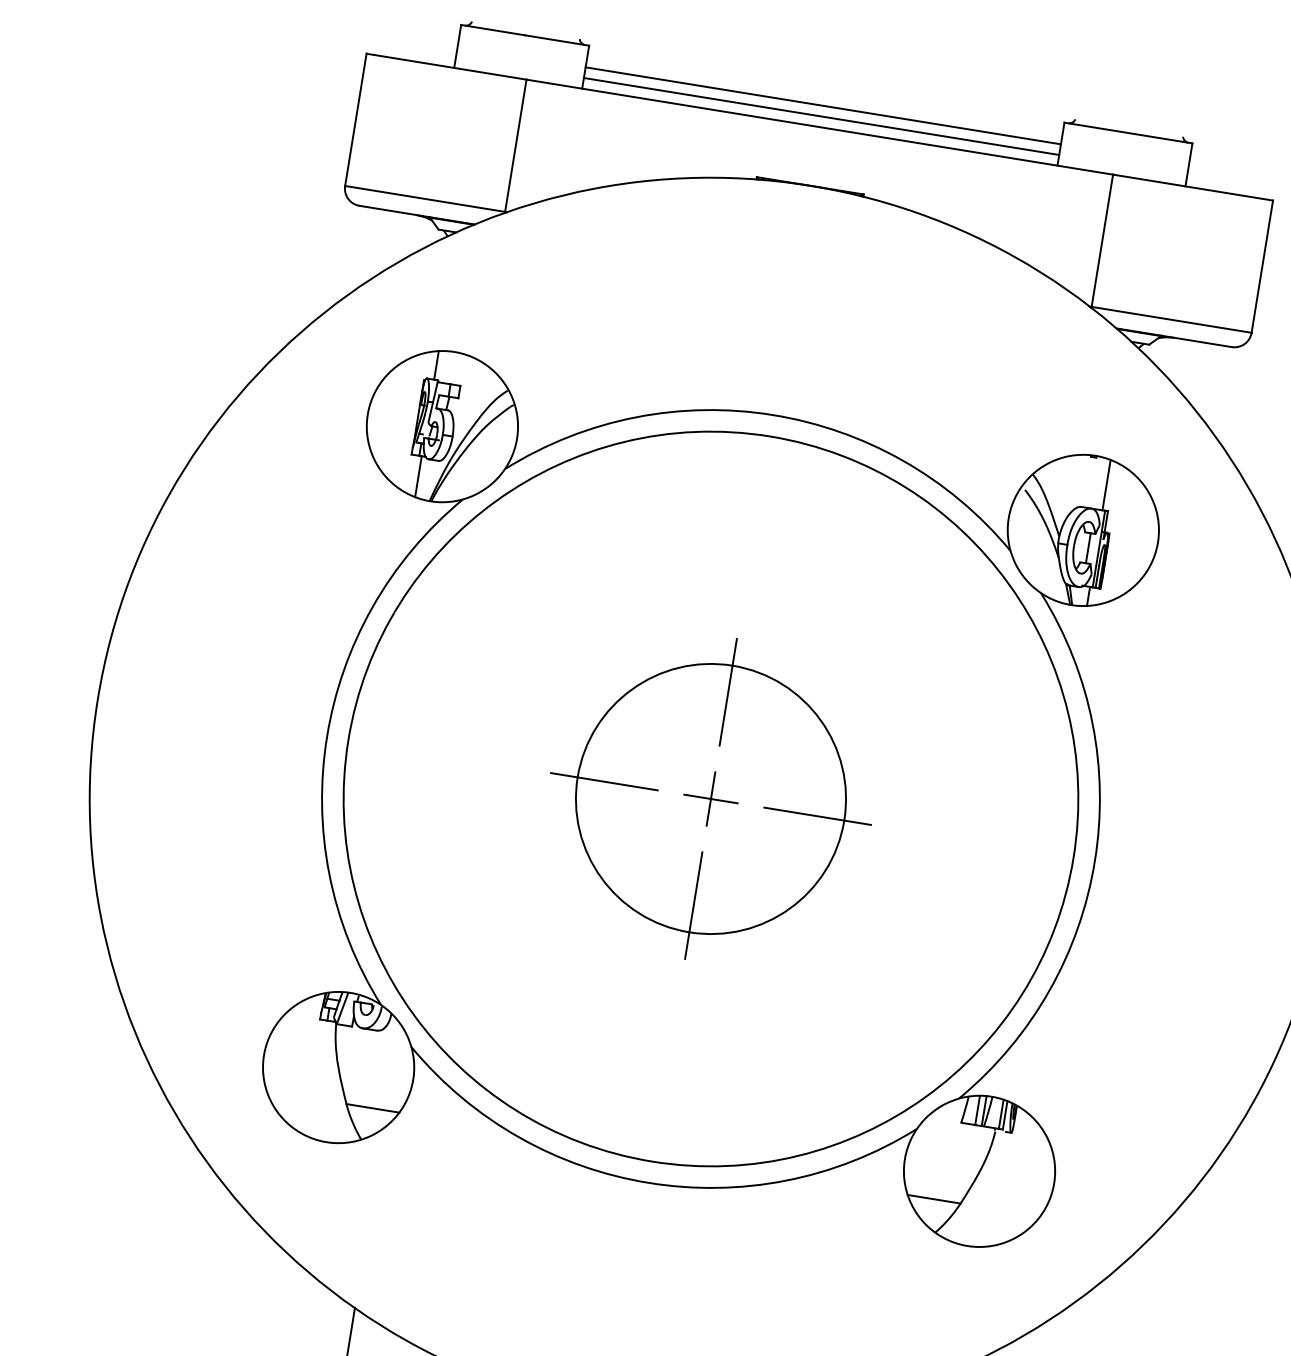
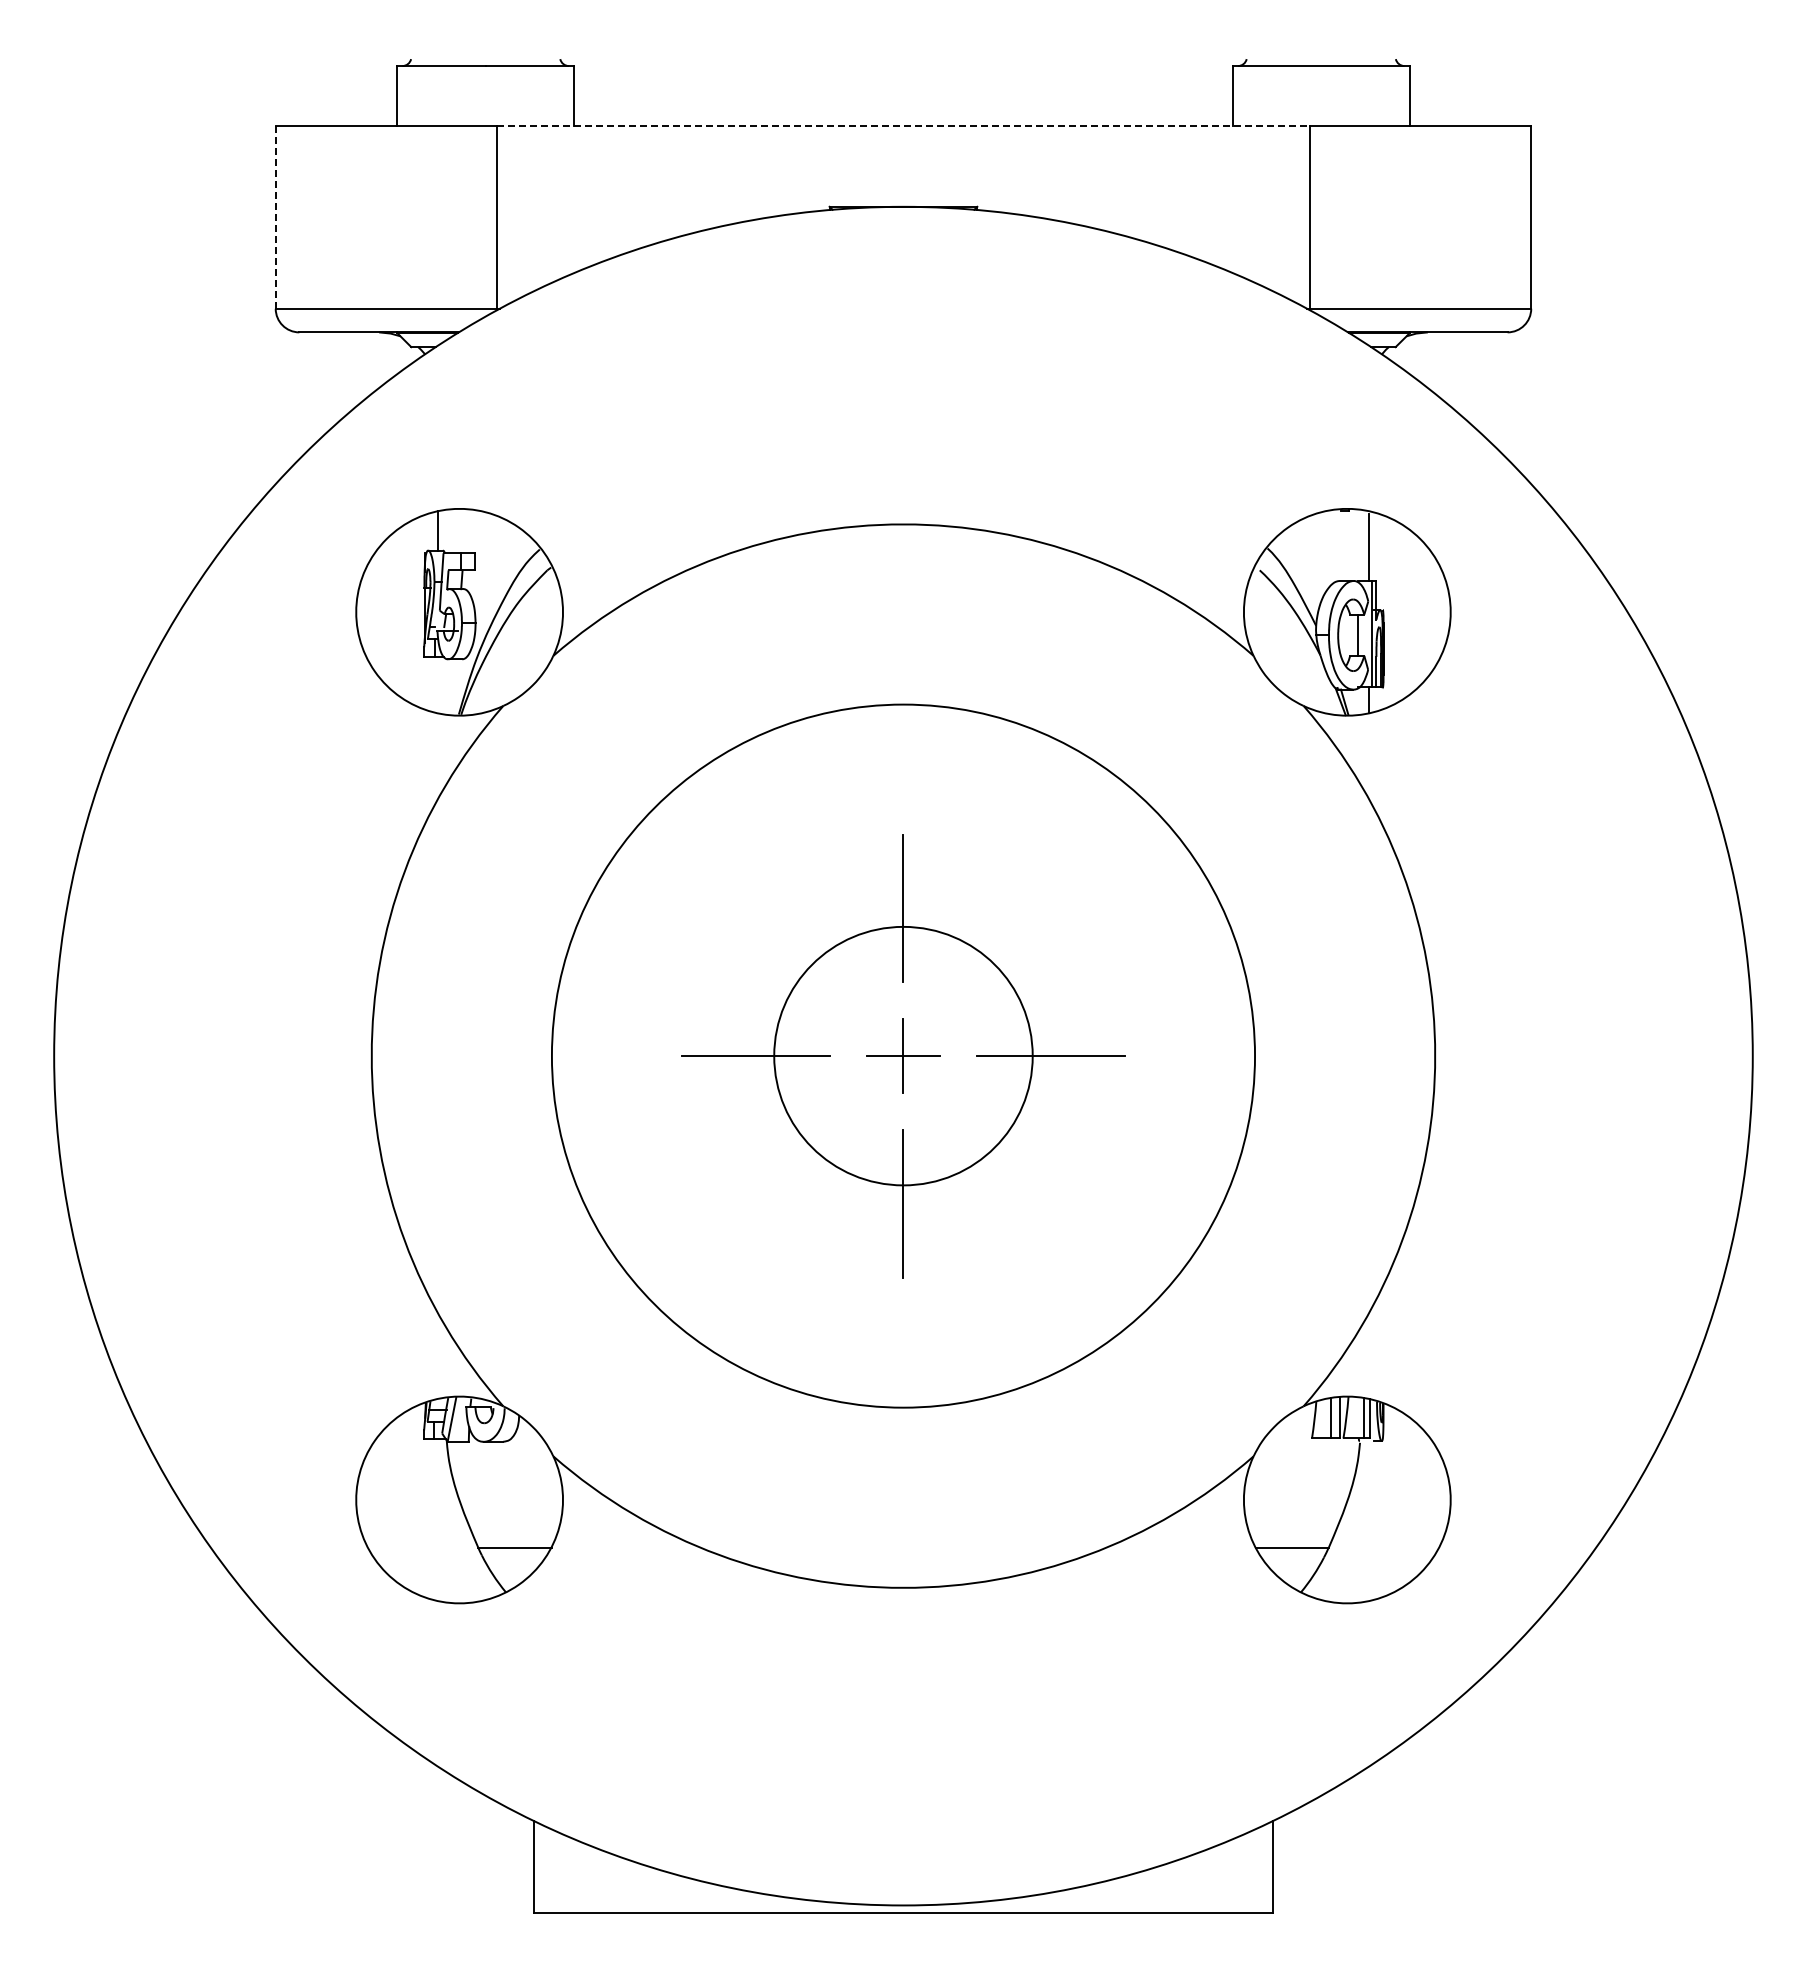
line: (823, 106) -> (903, 96), removed
line: (821, 116) -> (903, 110), removed
line: (355, 120) -> (275, 217), solid -> dashed
line: (819, 127) -> (903, 125), solid -> dashed
line: (418, 476) -> (438, 684), removed
circle: (711, 798) -> (903, 1055), size x0.7
circle: (711, 798) -> (903, 1055), size x0.7

